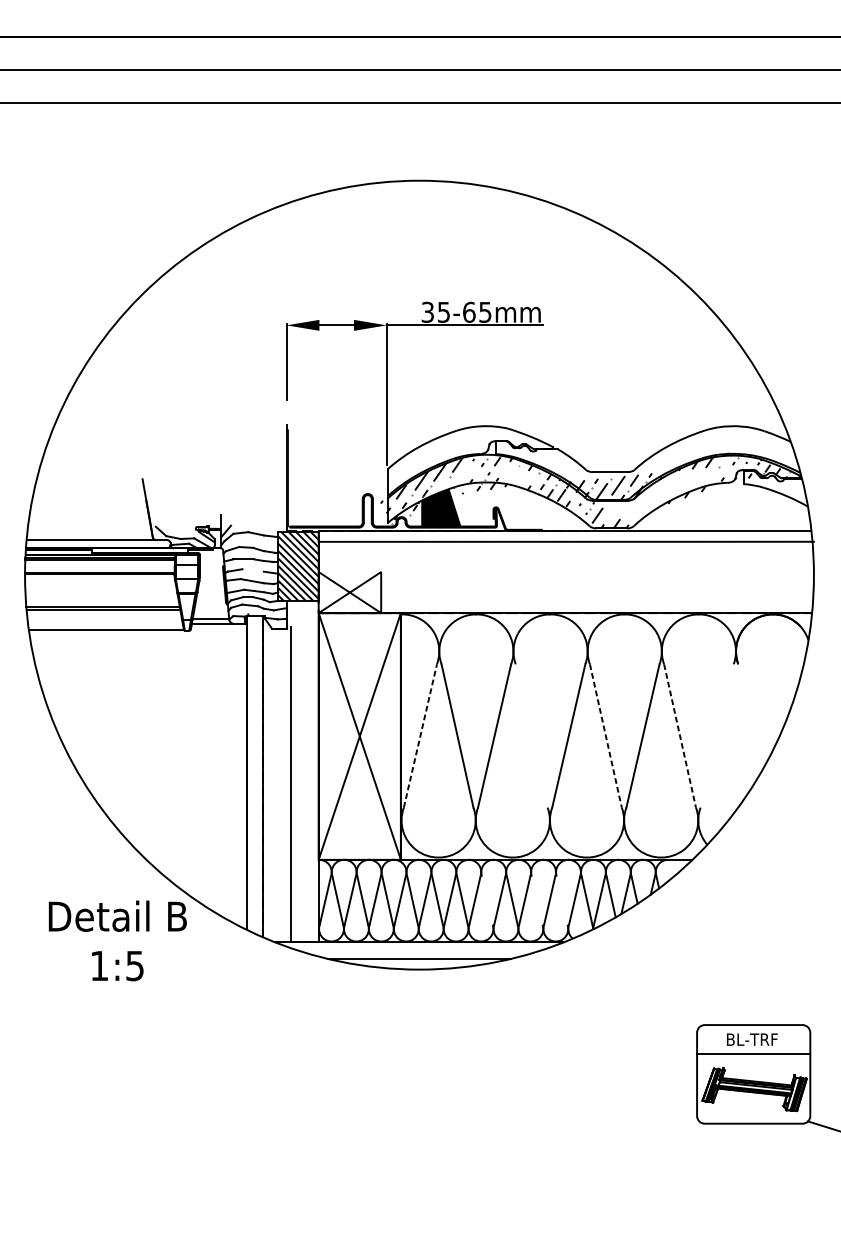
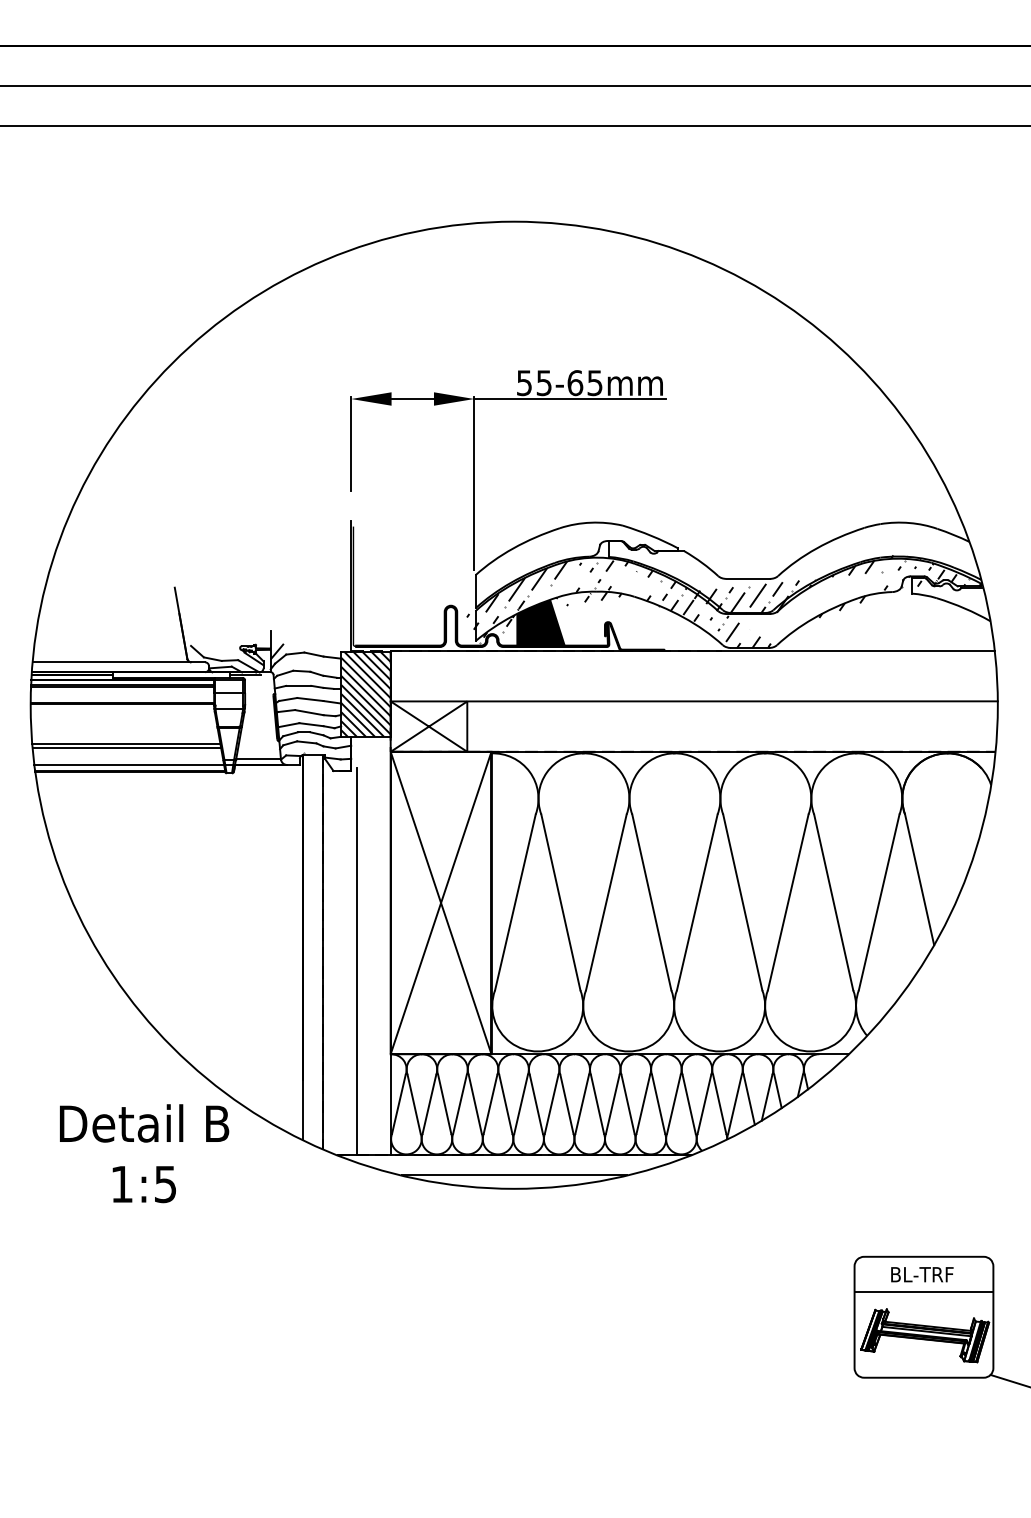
text: (427, 311) -> (524, 382), 35-65mm -> 55-65mm
line: (565, 541) -> (693, 701), moved
line: (253, 570) -> (310, 699), added
line: (130, 623) -> (160, 764), added
line: (106, 629) -> (130, 771), added
line: (750, 717) -> (919, 879), added
line: (420, 735) -> (515, 901), dashed -> solid
line: (531, 736) -> (651, 902), added
line: (605, 736) -> (742, 902), dashed -> solid
line: (679, 736) -> (833, 902), dashed -> solid
line: (716, 736) -> (878, 902), added
line: (487, 900) -> (597, 1103), added
line: (537, 900) -> (658, 1103), added
line: (561, 900) -> (688, 1103), added

